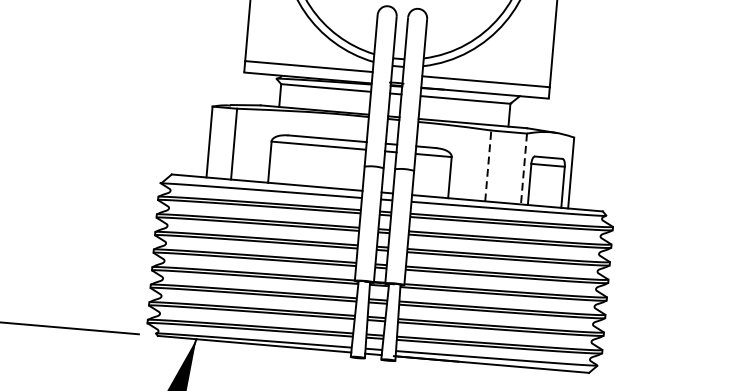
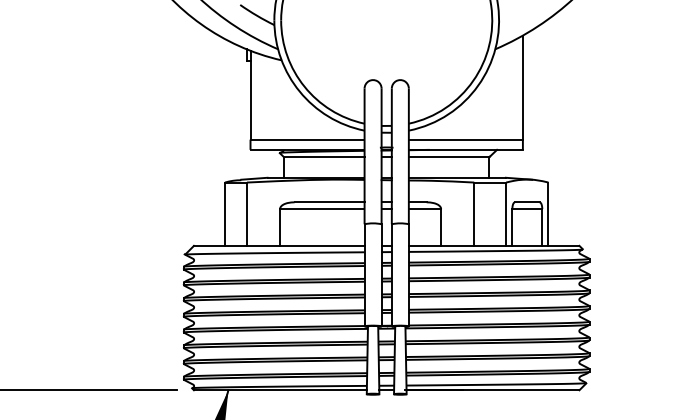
line: (488, 166) -> (474, 214), dashed -> solid
line: (524, 169) -> (506, 214), dashed -> solid

